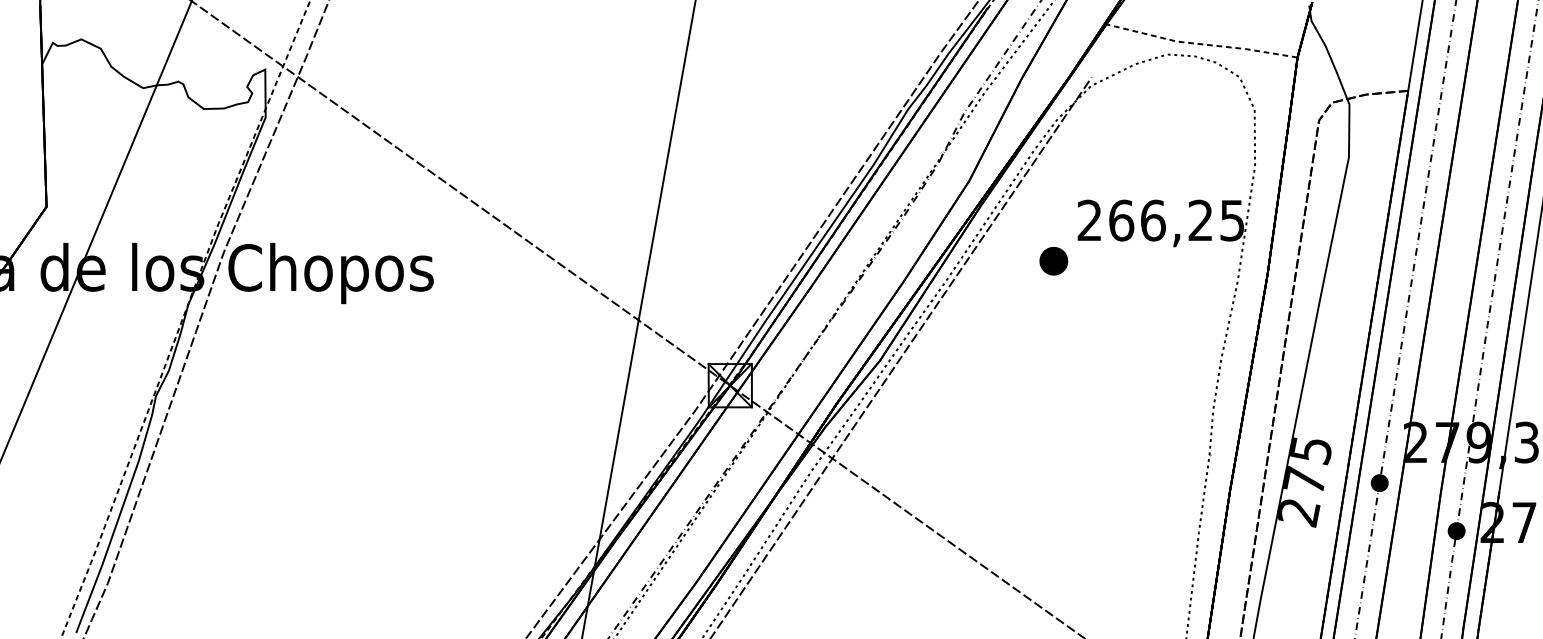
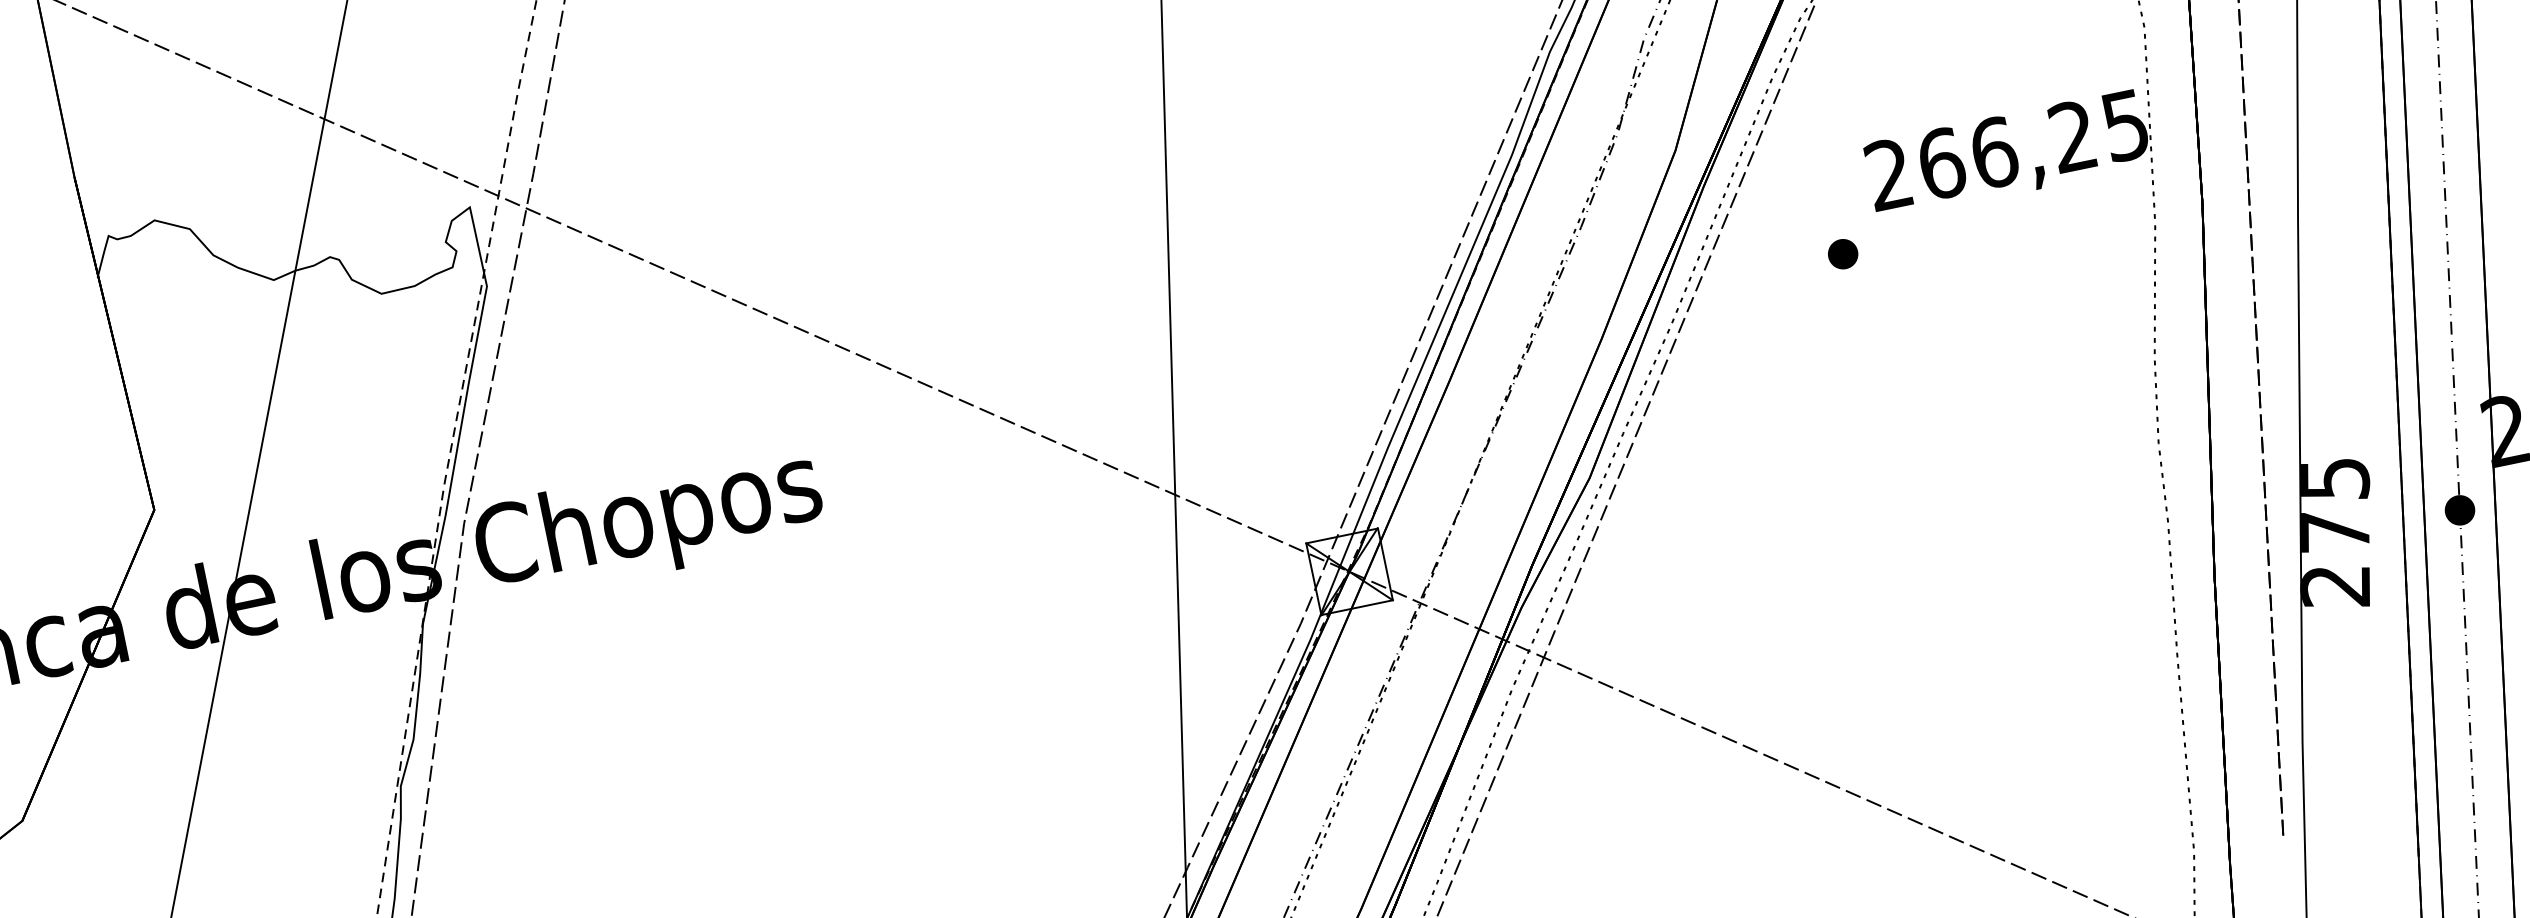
part: (1053, 260) -> (1842, 253), size x0.62

